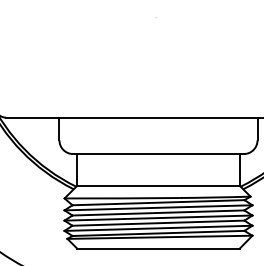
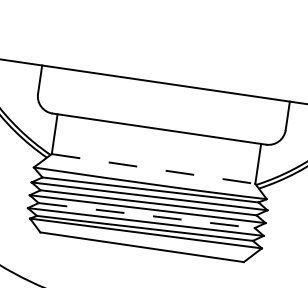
line: (159, 185) -> (154, 168), solid -> dashed
line: (158, 223) -> (146, 215), solid -> dashed

